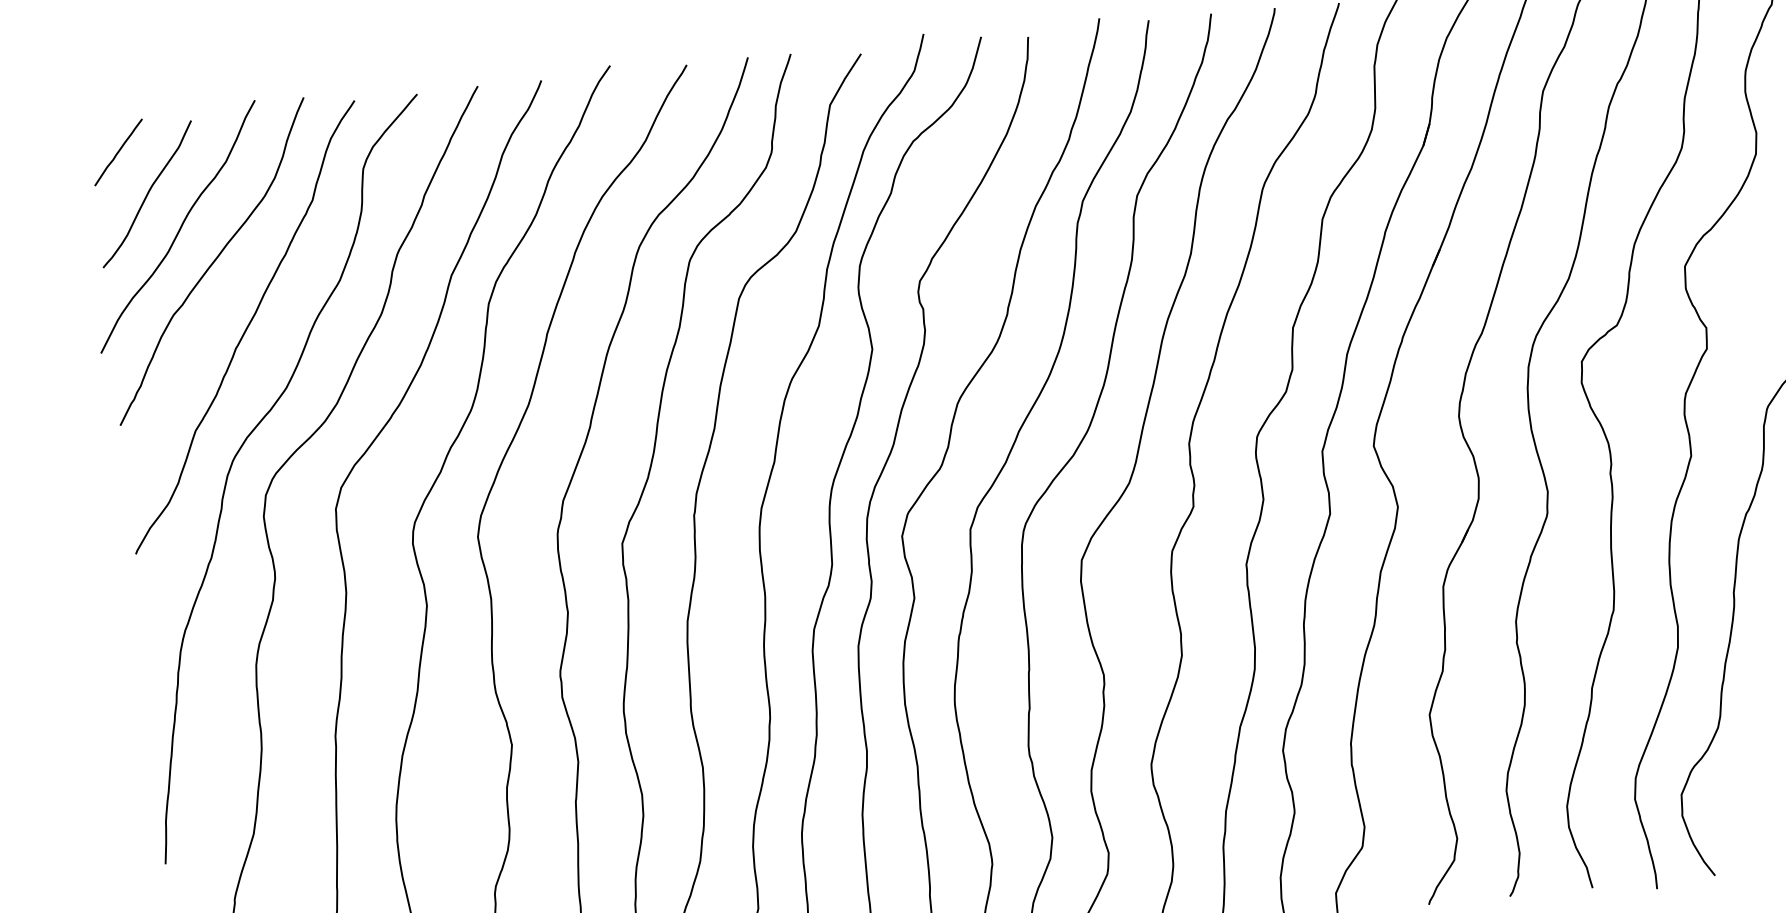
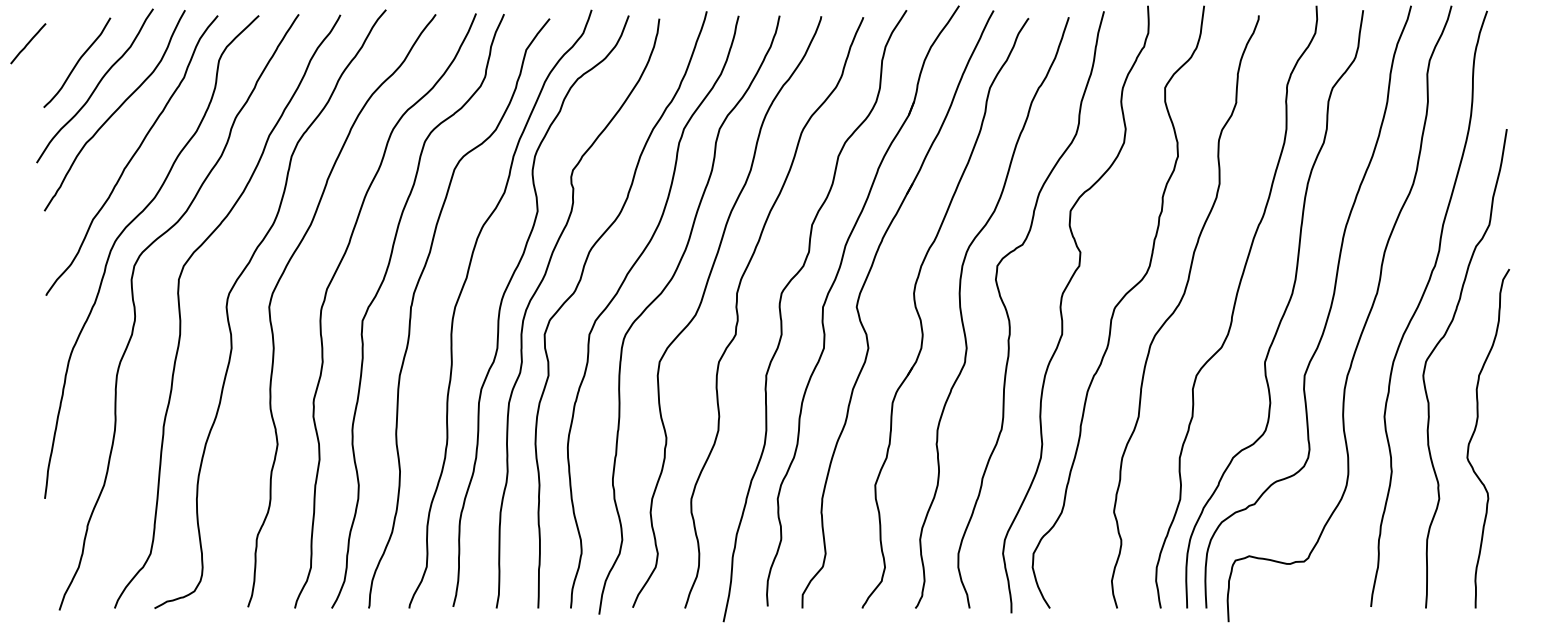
line: (118, 152) -> (28, 43), moved

